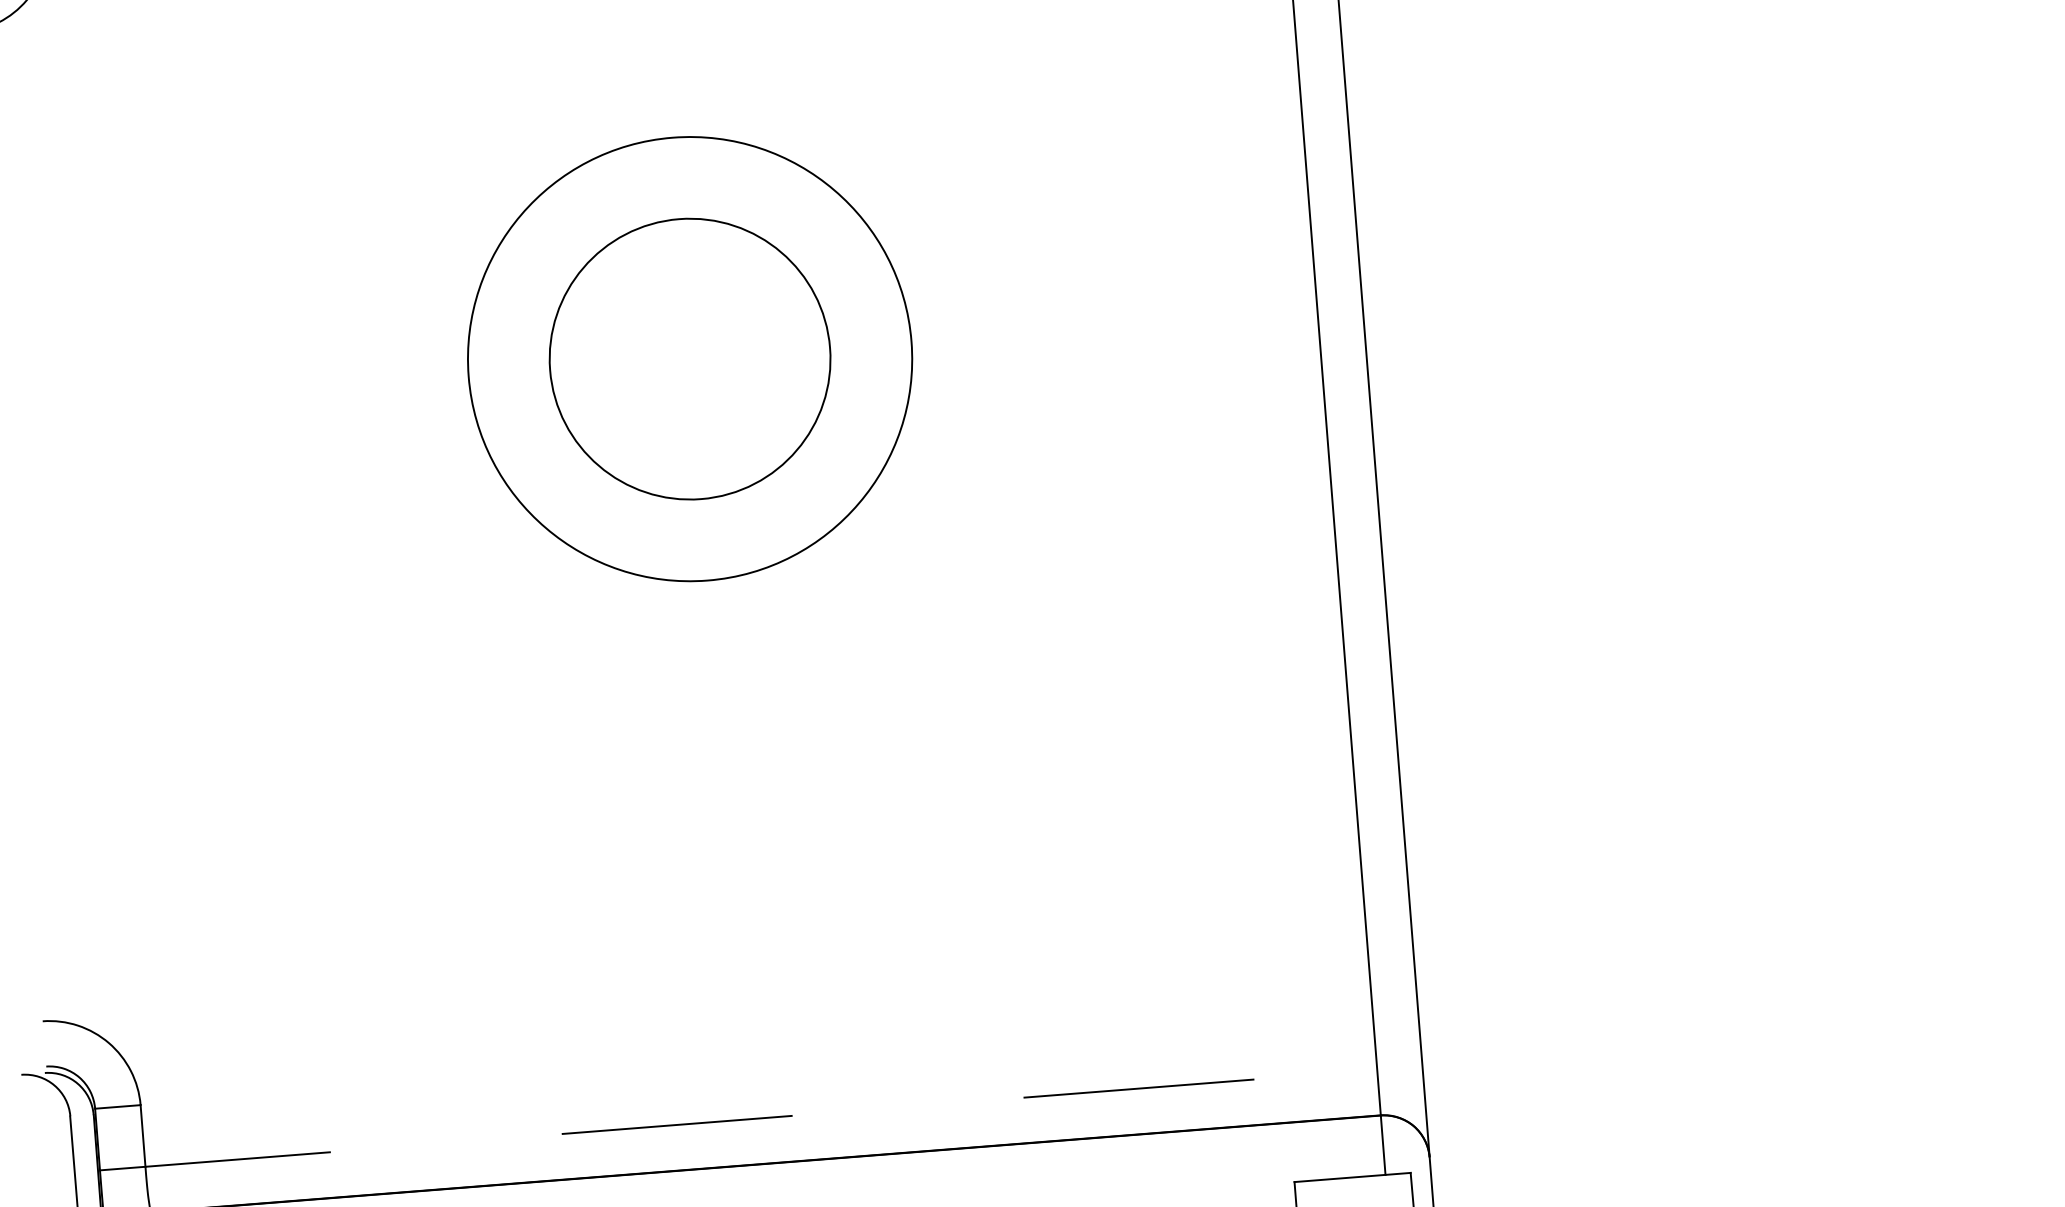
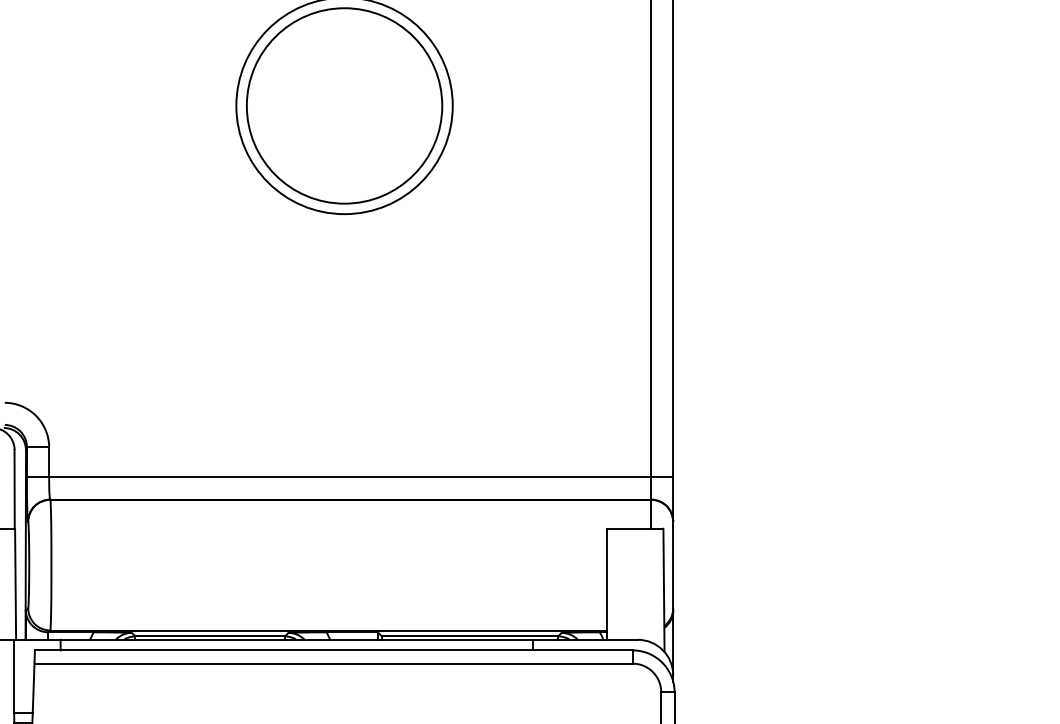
circle: (689, 358) -> (344, 105), size x1.43
line: (762, 1118) -> (350, 477), dashed -> solid

